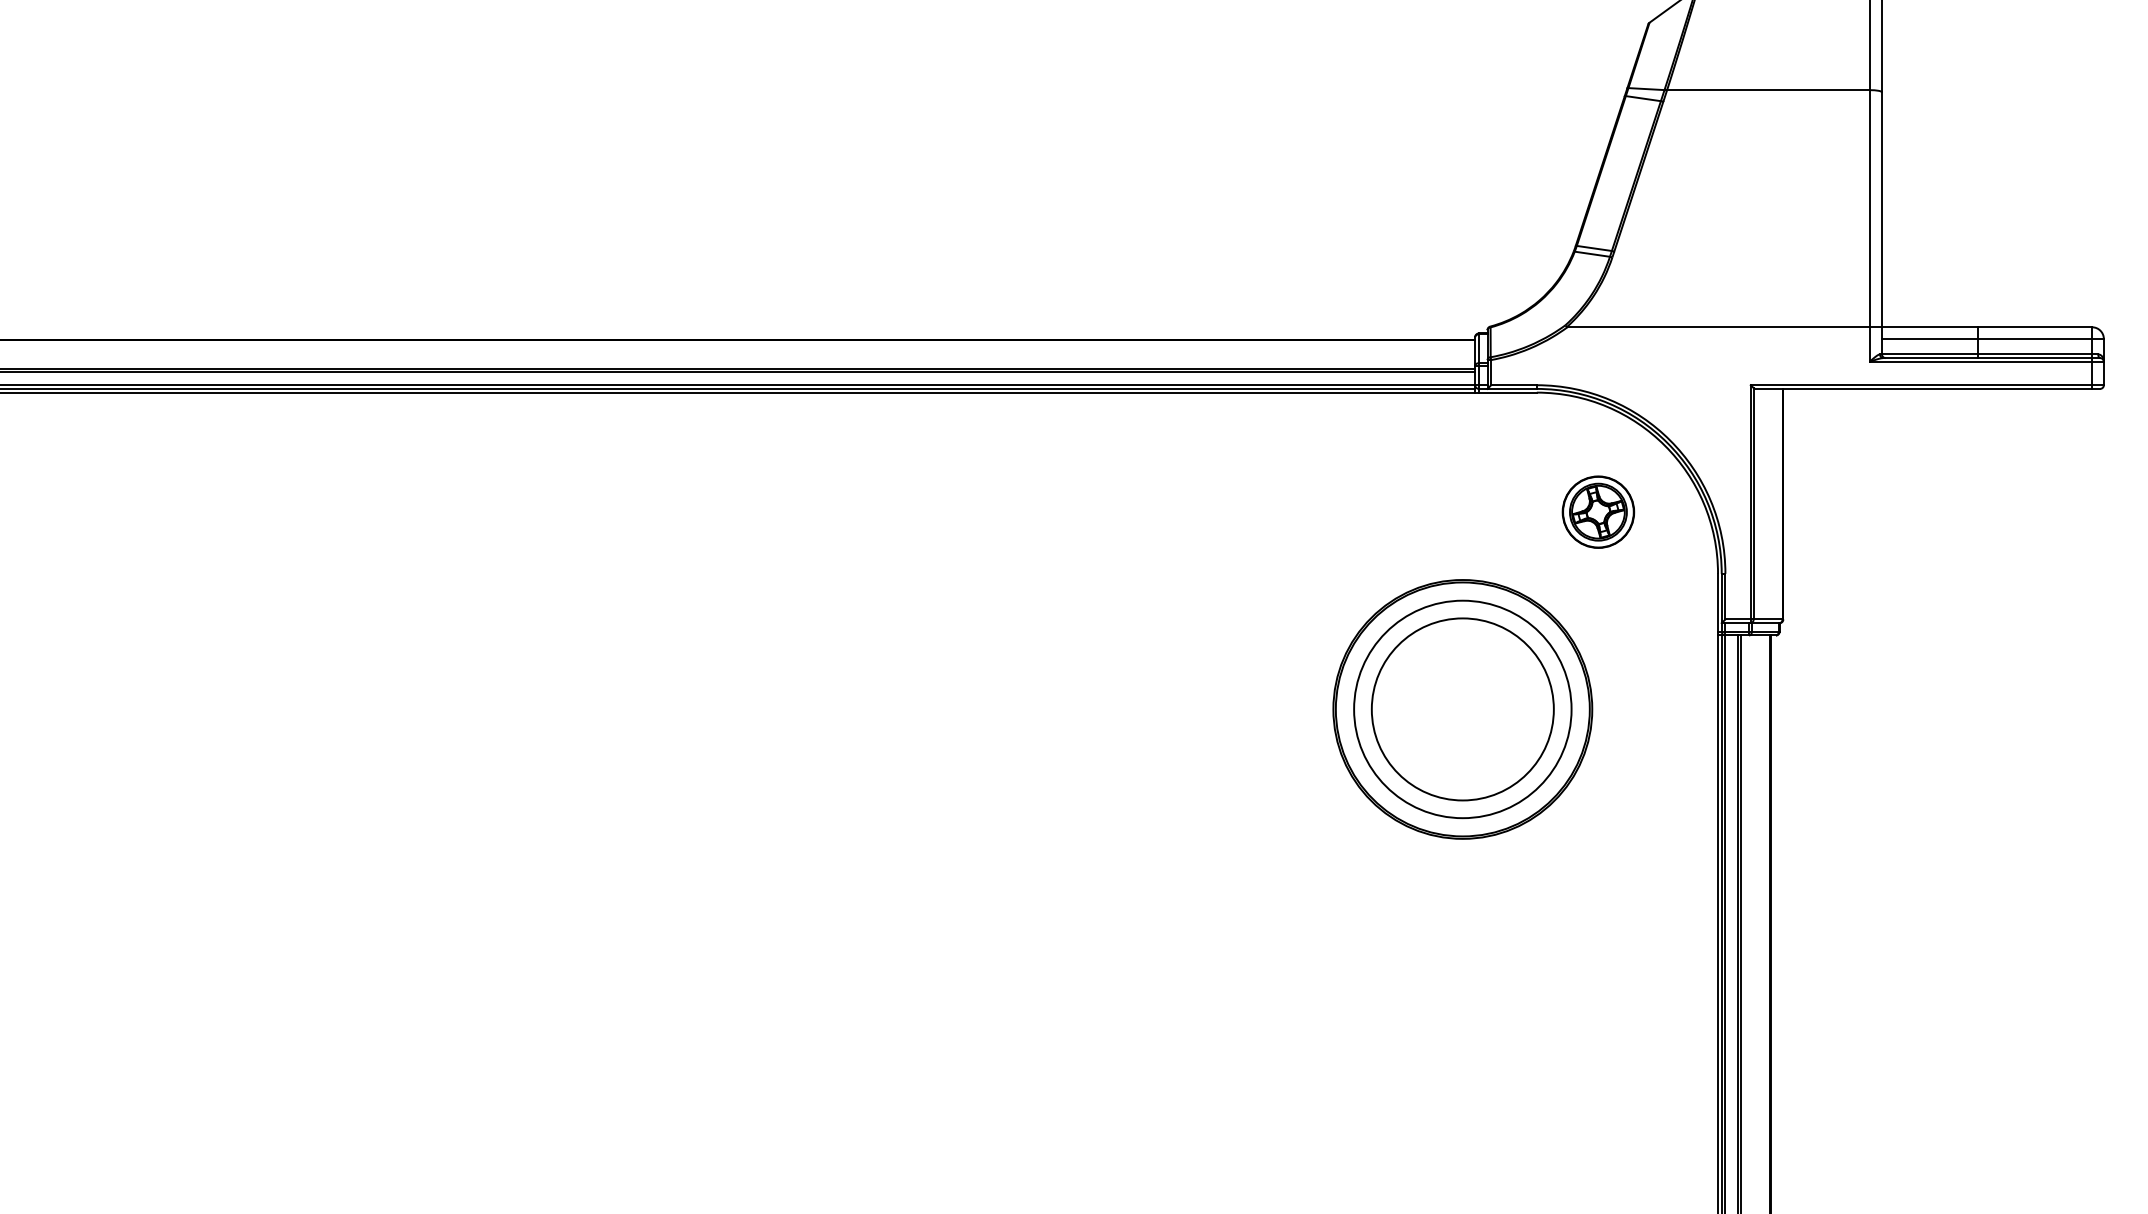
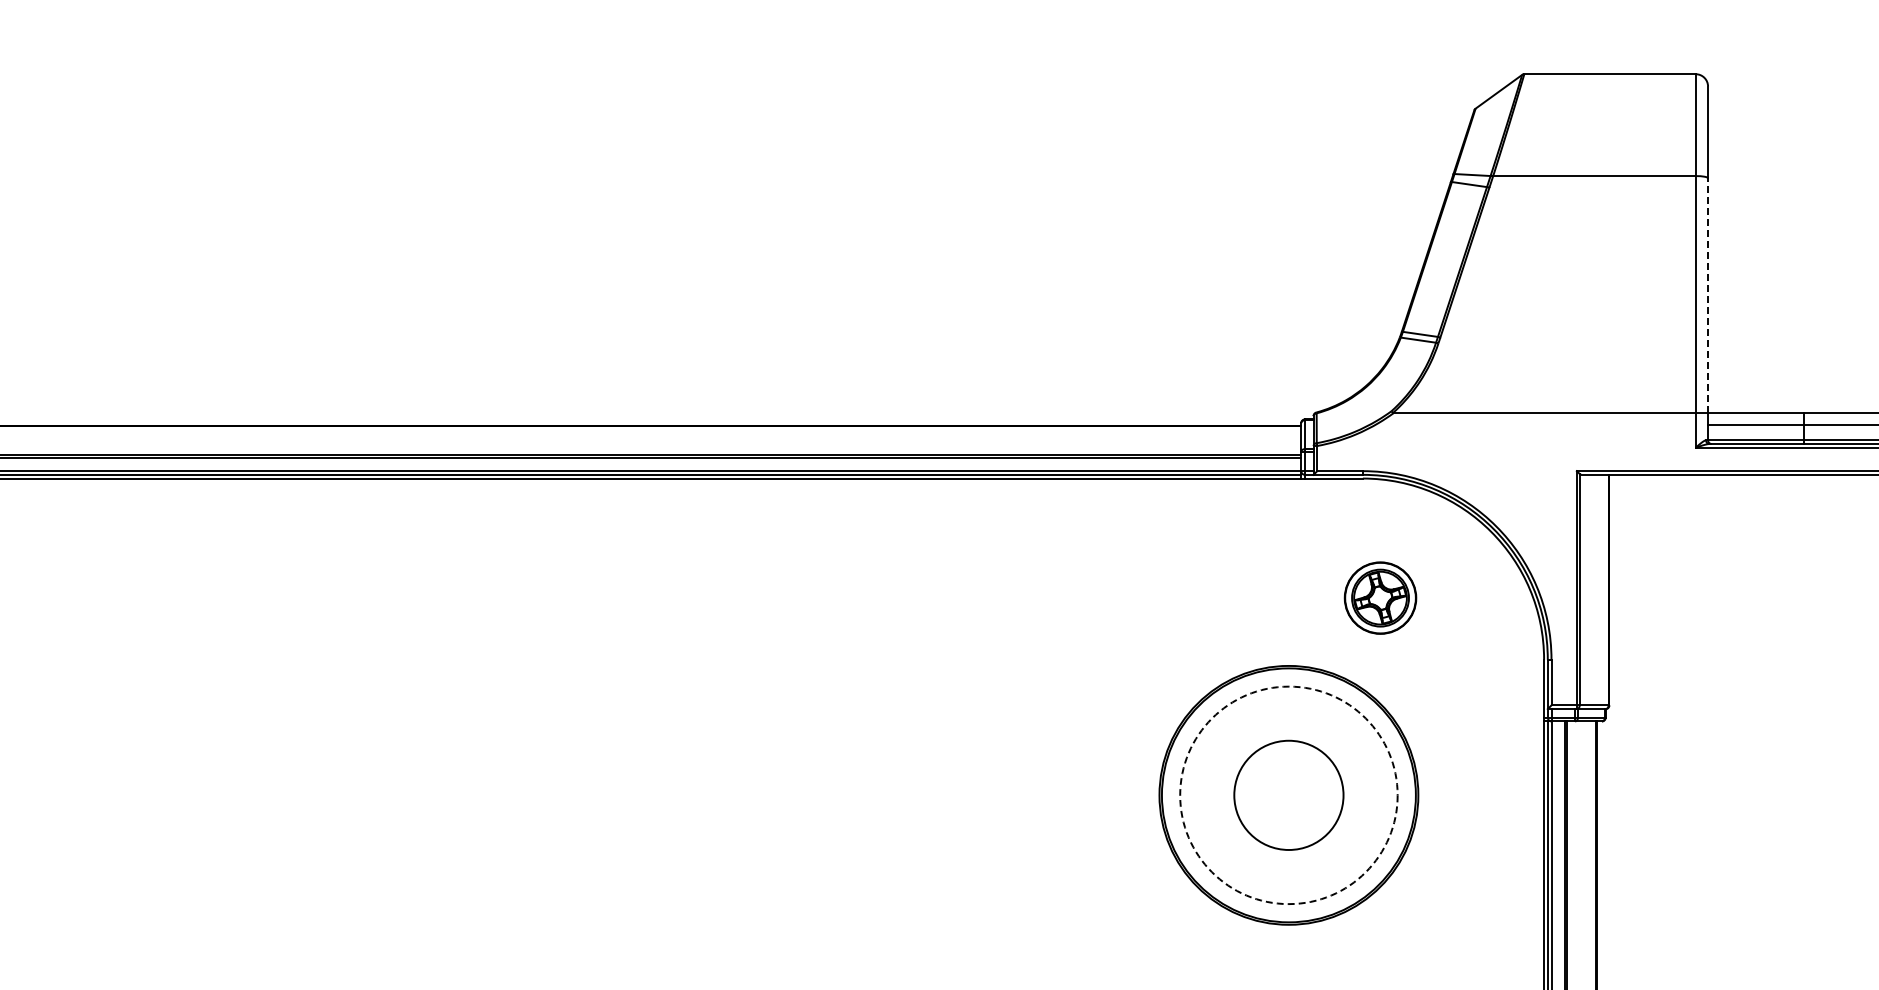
line: (1881, 209) -> (1707, 295), solid -> dashed
part: (1598, 511) -> (1380, 597), moved
circle: (1462, 709) -> (1288, 795), size x0.6
circle: (1462, 709) -> (1288, 795), solid -> dashed

